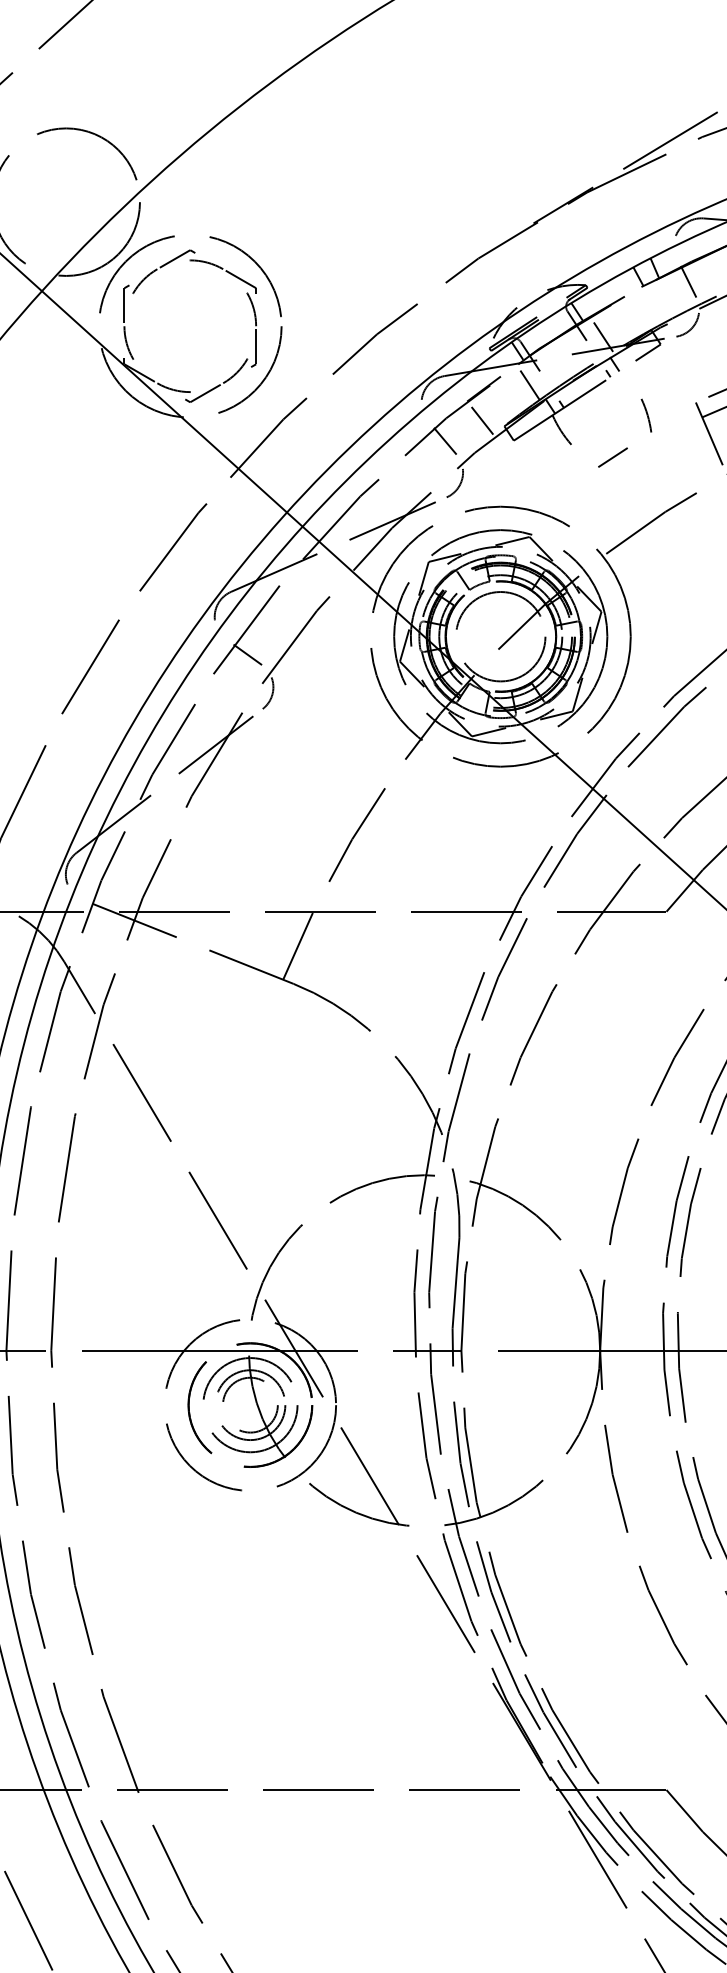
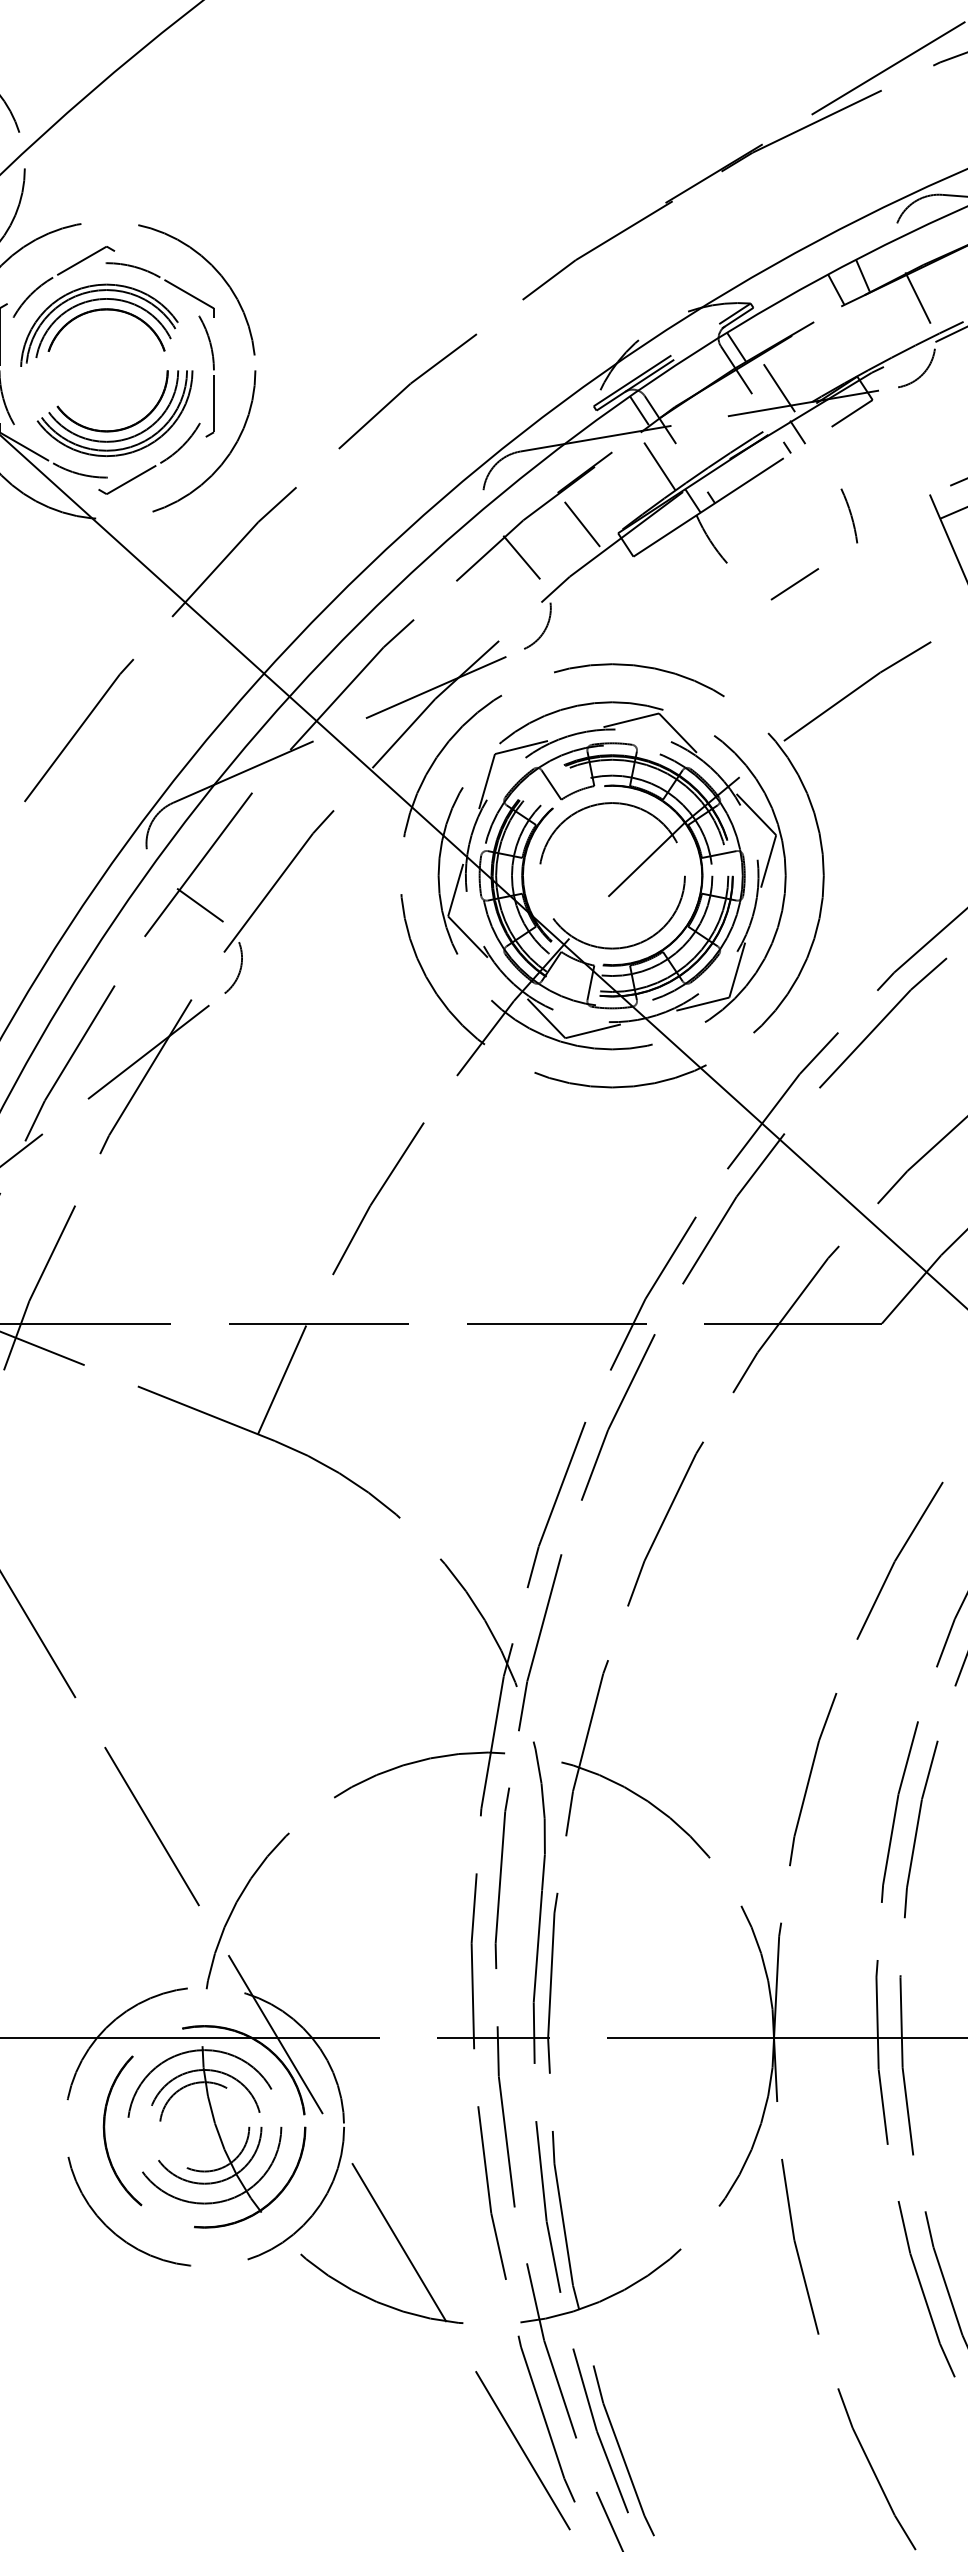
part: (171, 295) -> (76, 320), added

